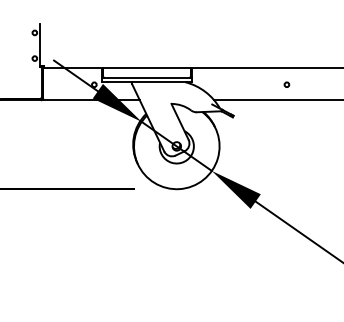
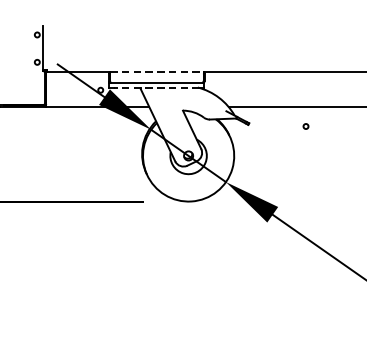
line: (147, 67) -> (157, 71), solid -> dashed
line: (146, 82) -> (156, 87), solid -> dashed
circle: (286, 84) -> (305, 126), moved

